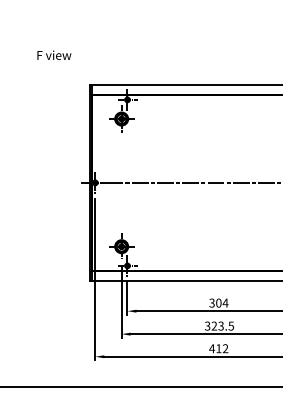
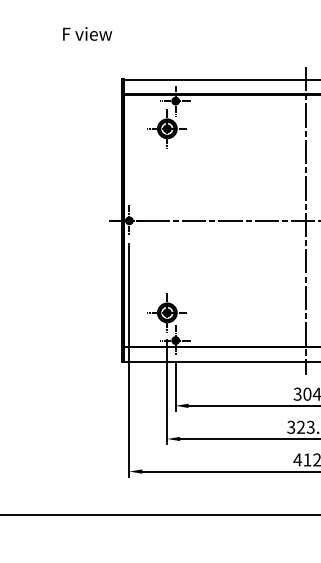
text: (54, 54) -> (87, 32), moved
line: (217, 182) -> (305, 220), added

